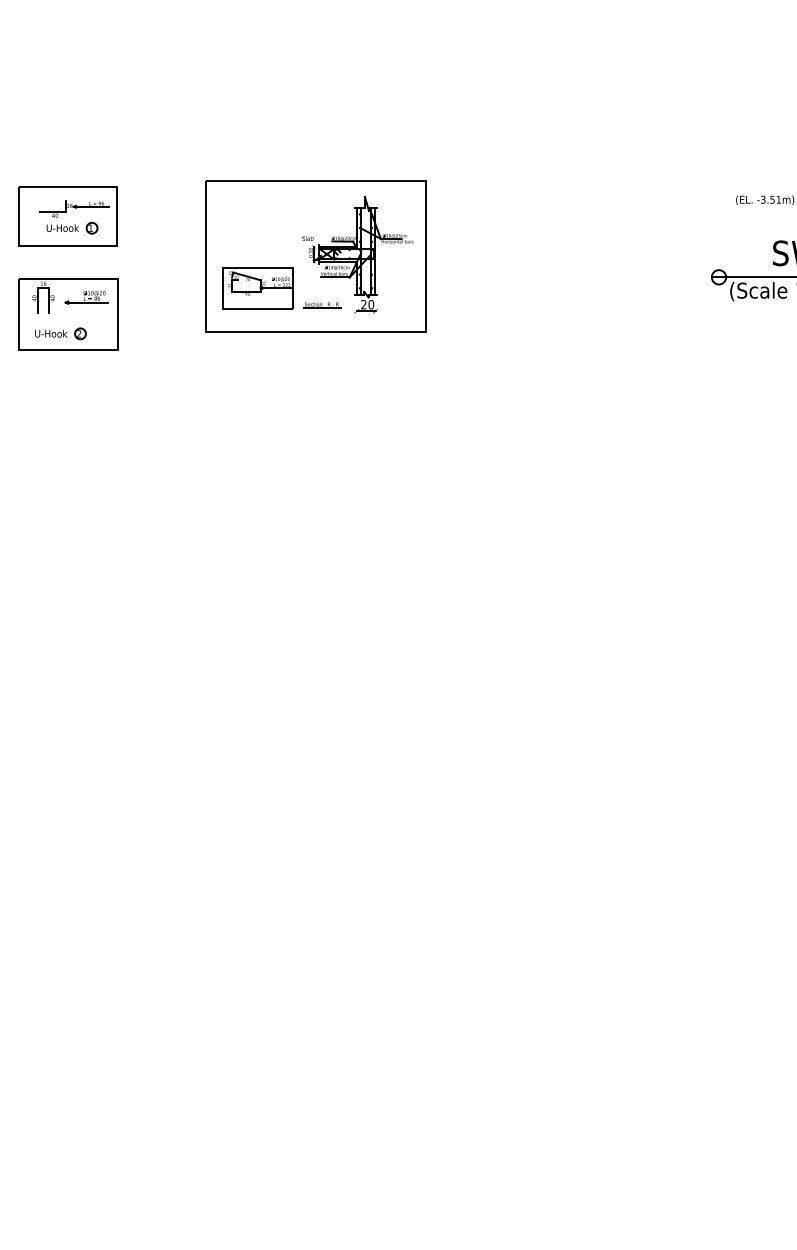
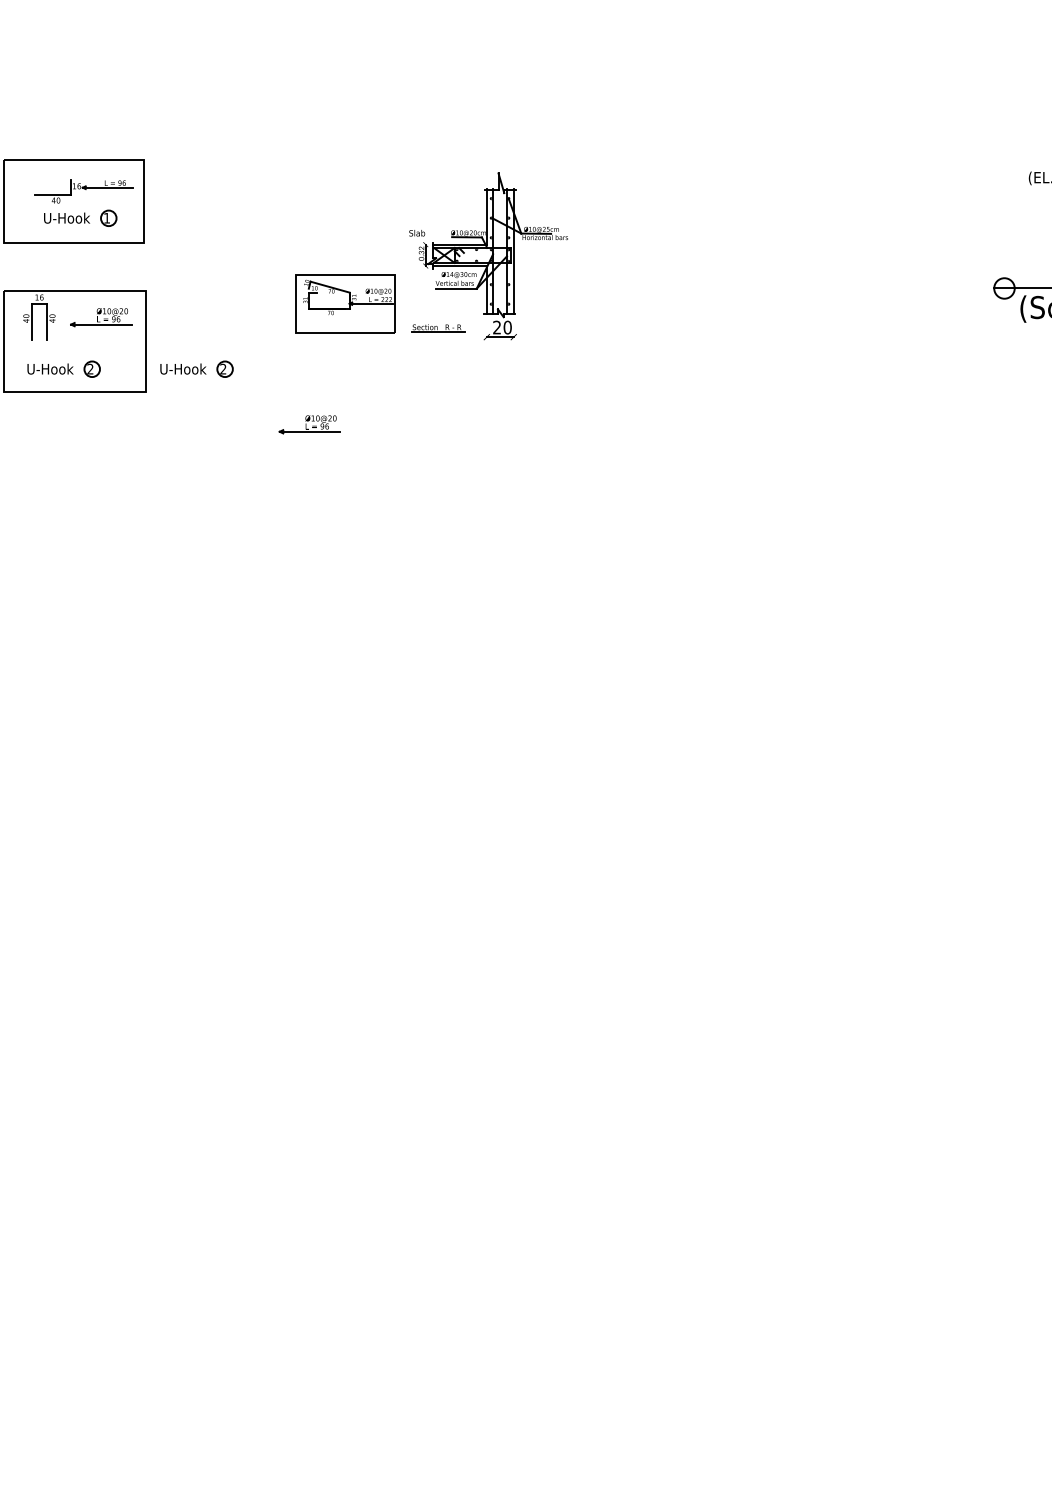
part: (315, 256) -> (427, 258), removed
part: (153, 333) -> (196, 368), added
part: (232, 372) -> (309, 424), added

